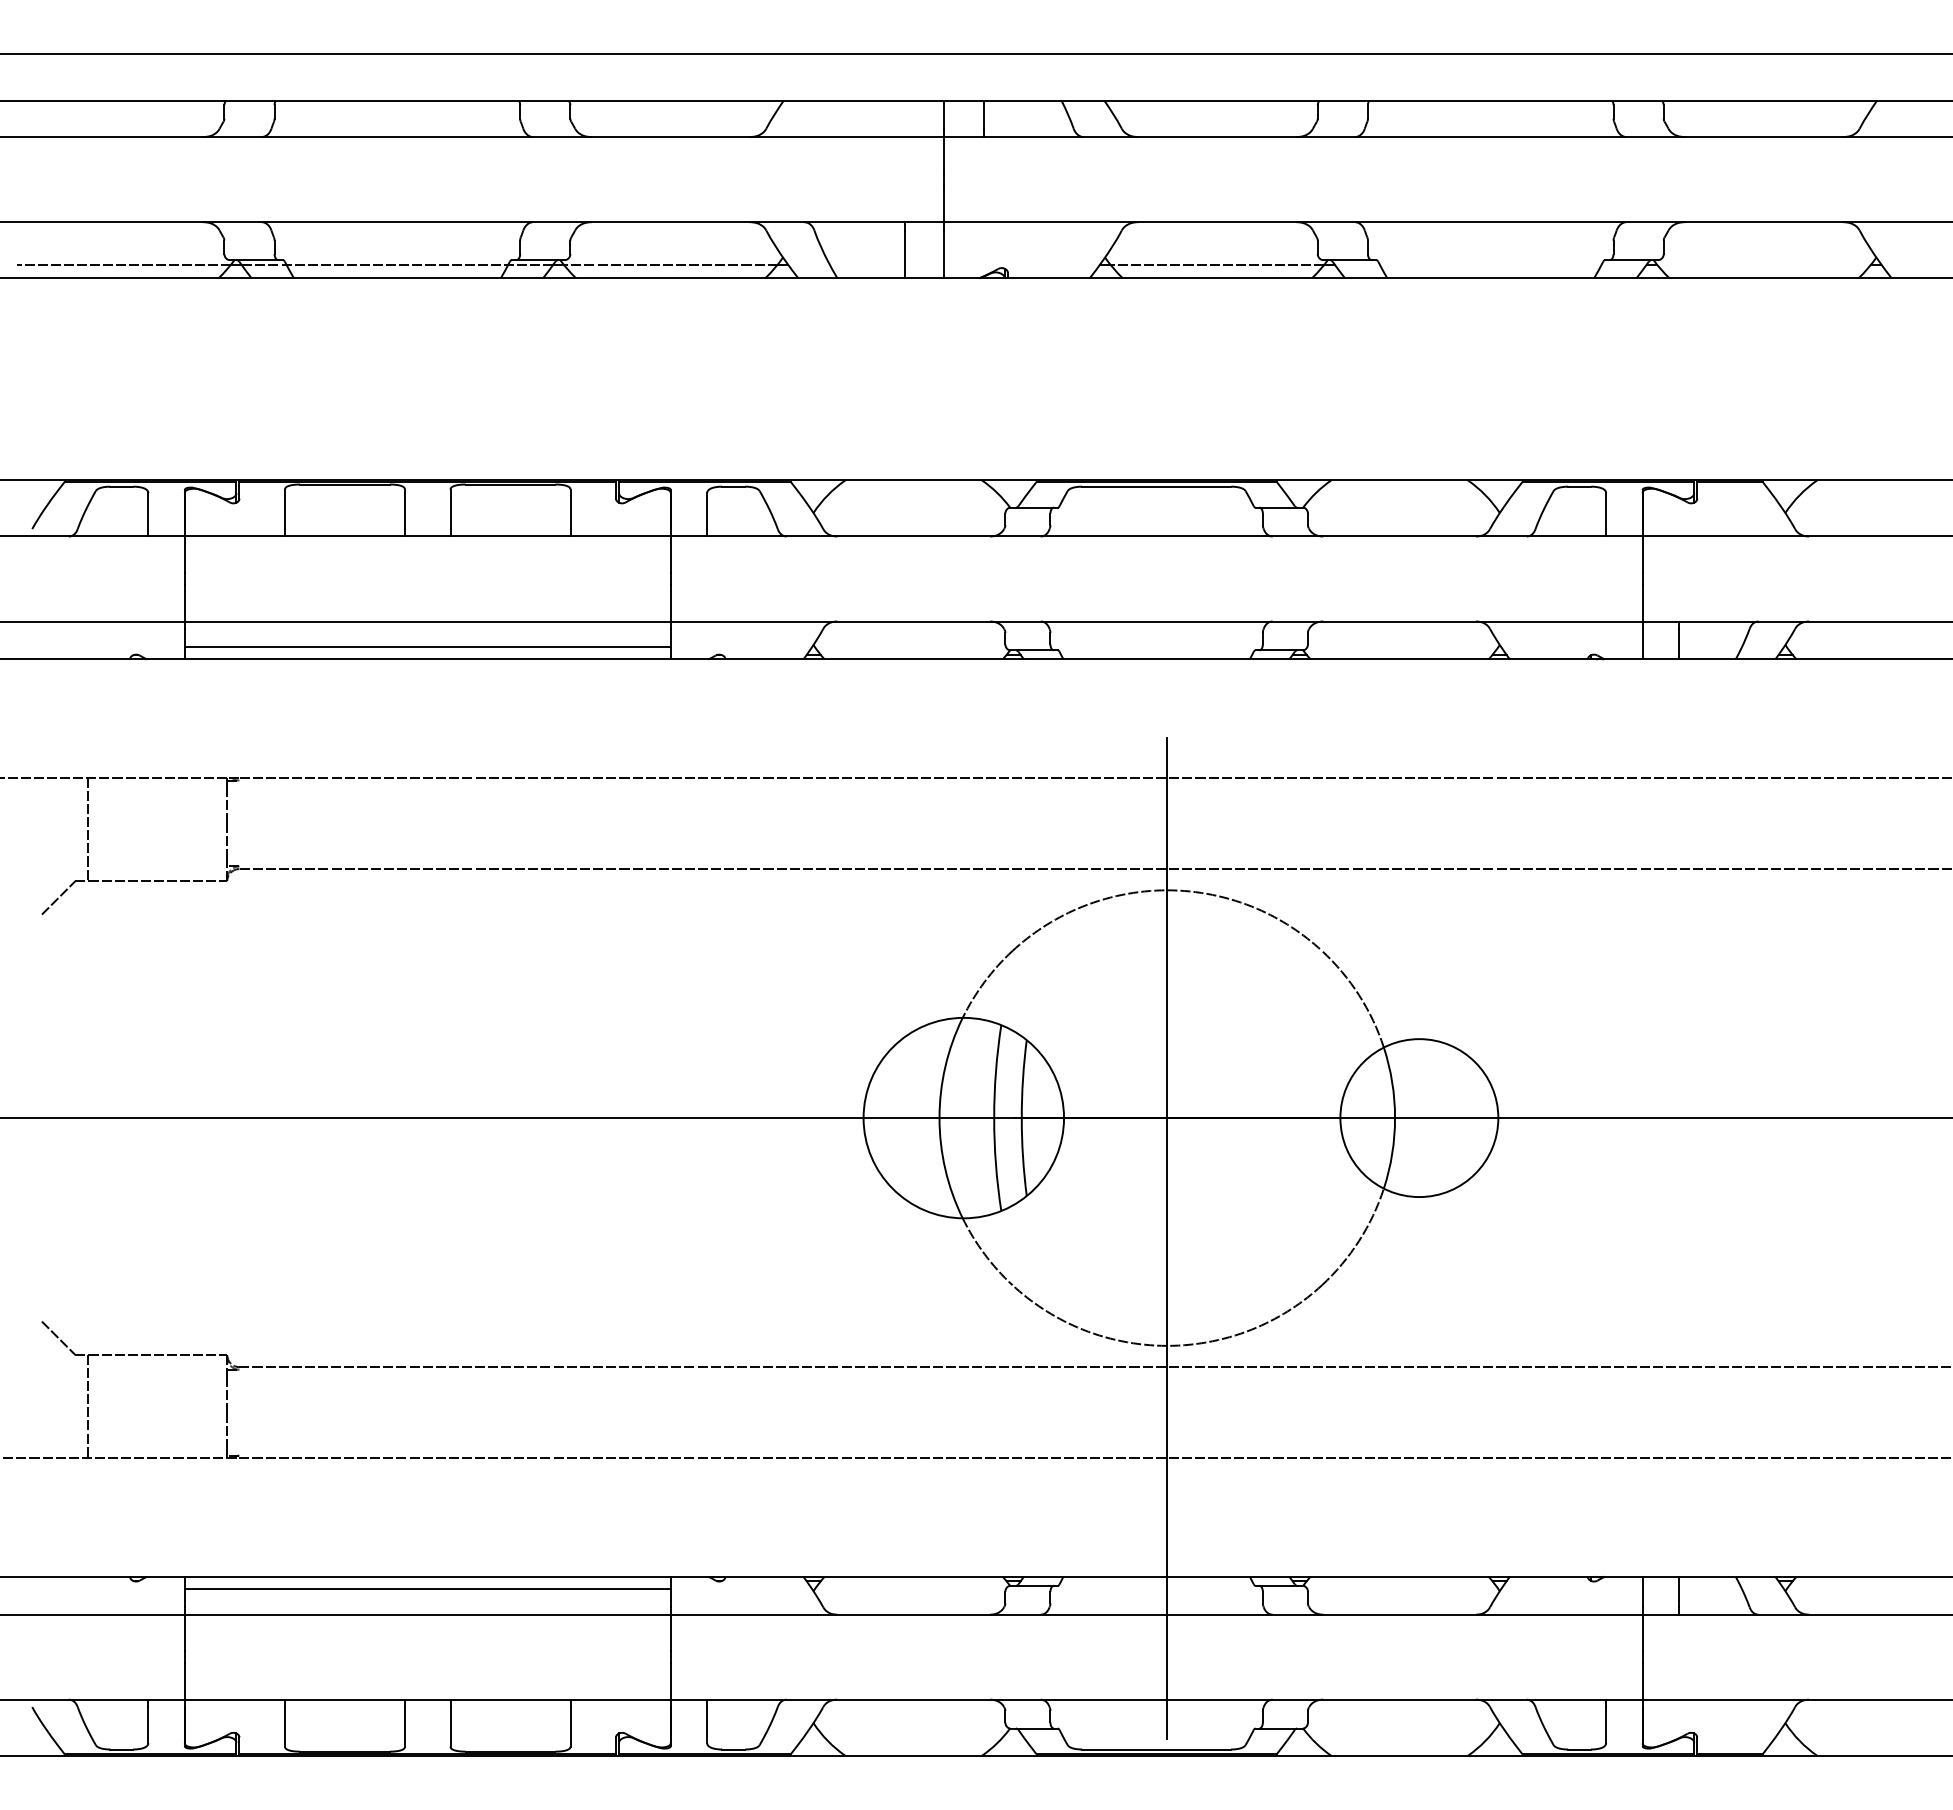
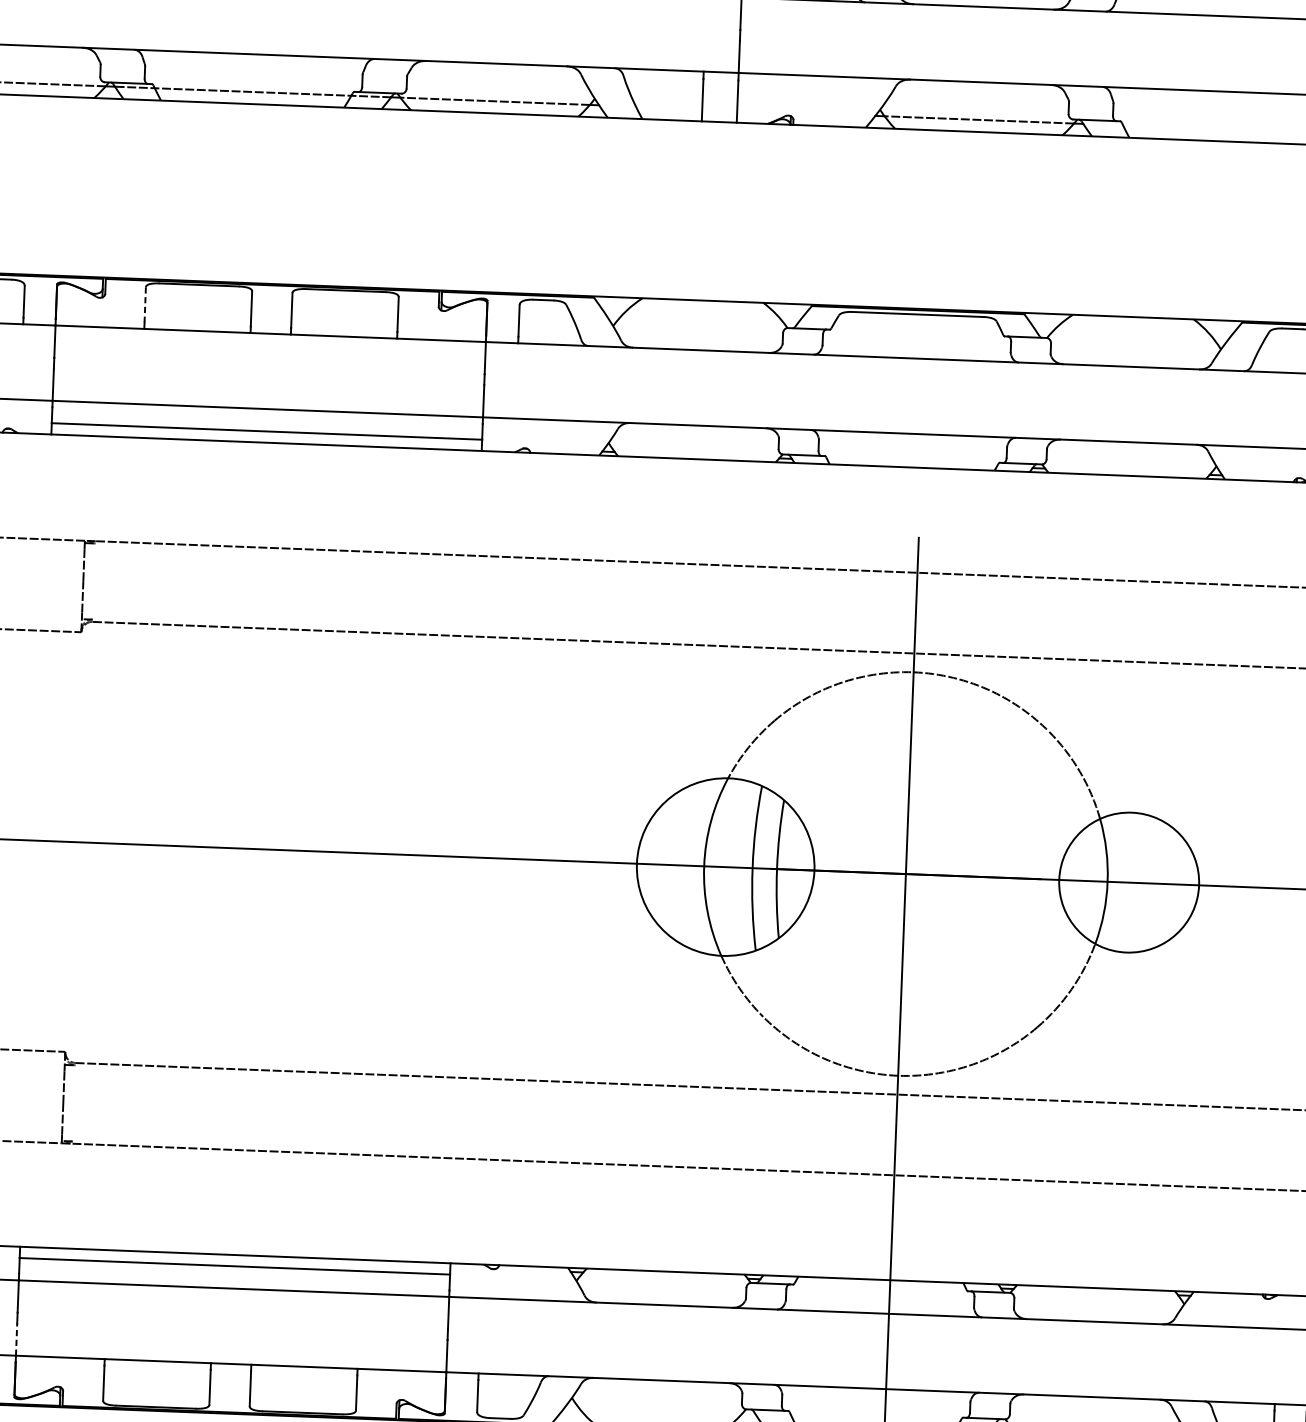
line: (285, 509) -> (145, 305), solid -> dashed
line: (184, 1680) -> (16, 1338), solid -> dashed

